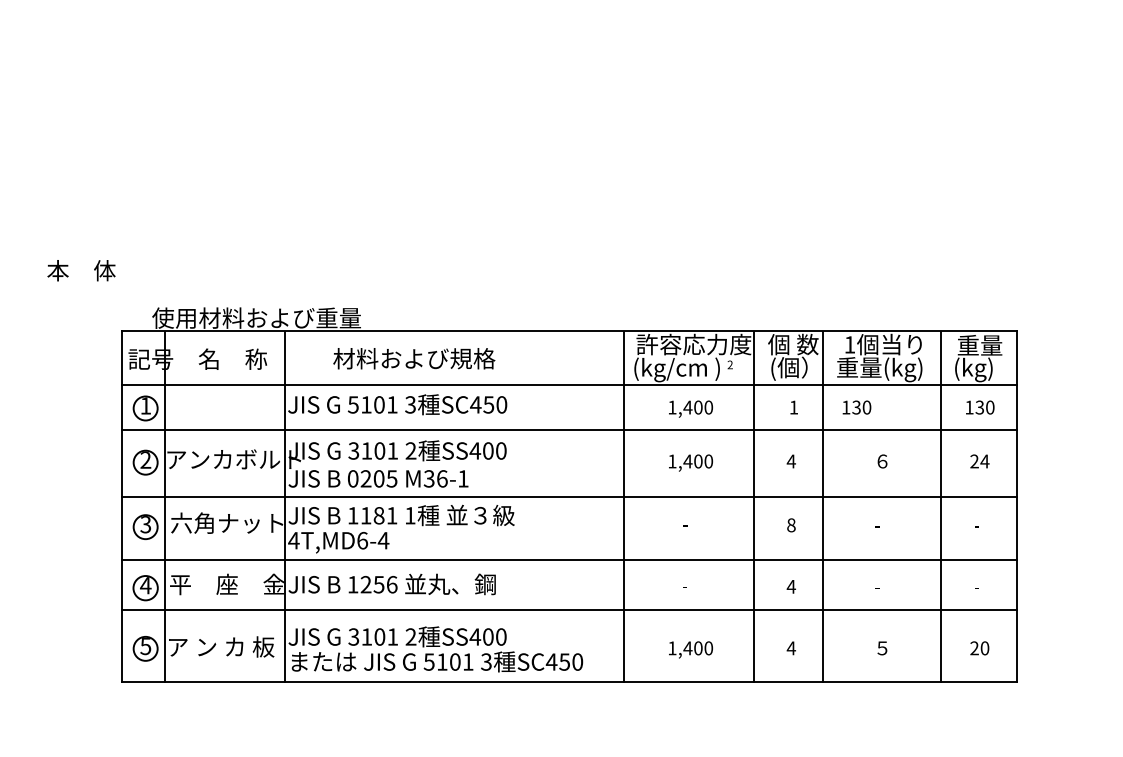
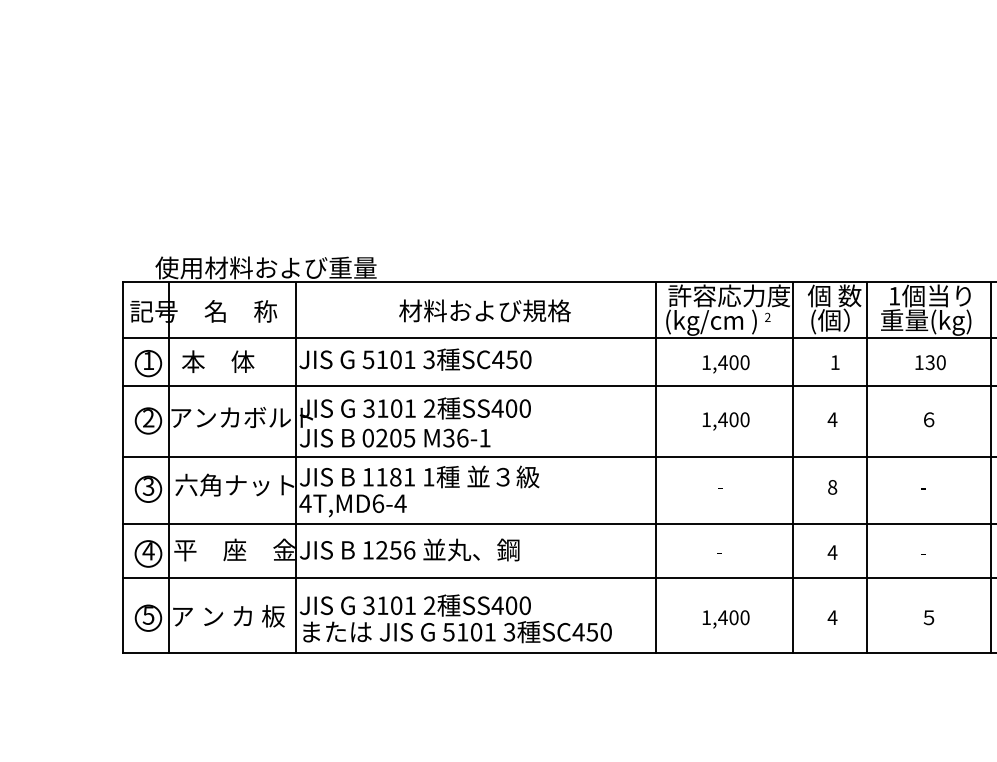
text: (81, 270) -> (218, 361), moved
text: (414, 358) -> (485, 310), moved
text: (856, 407) -> (930, 362), moved

